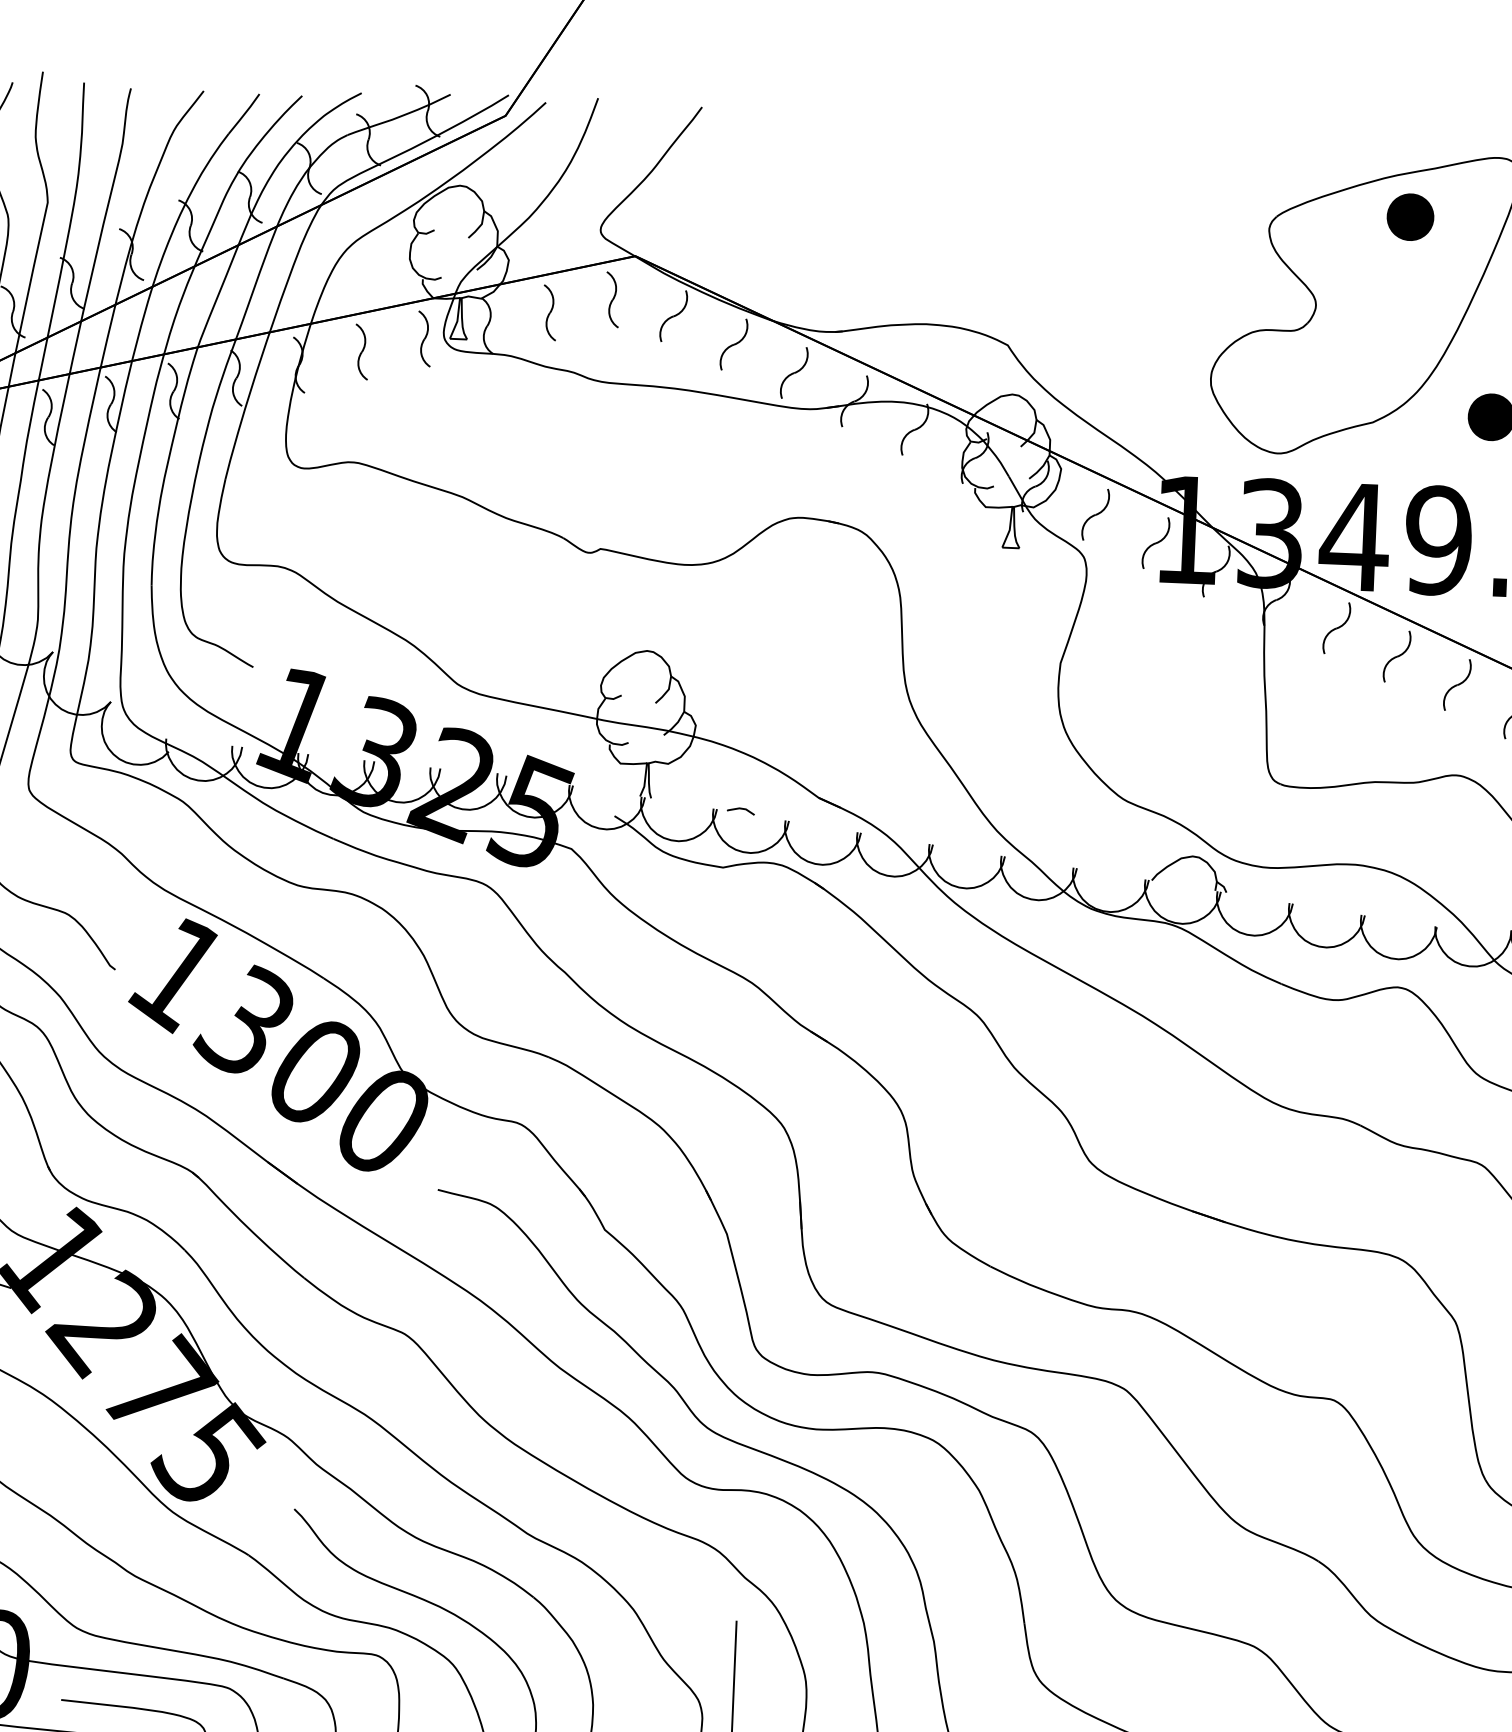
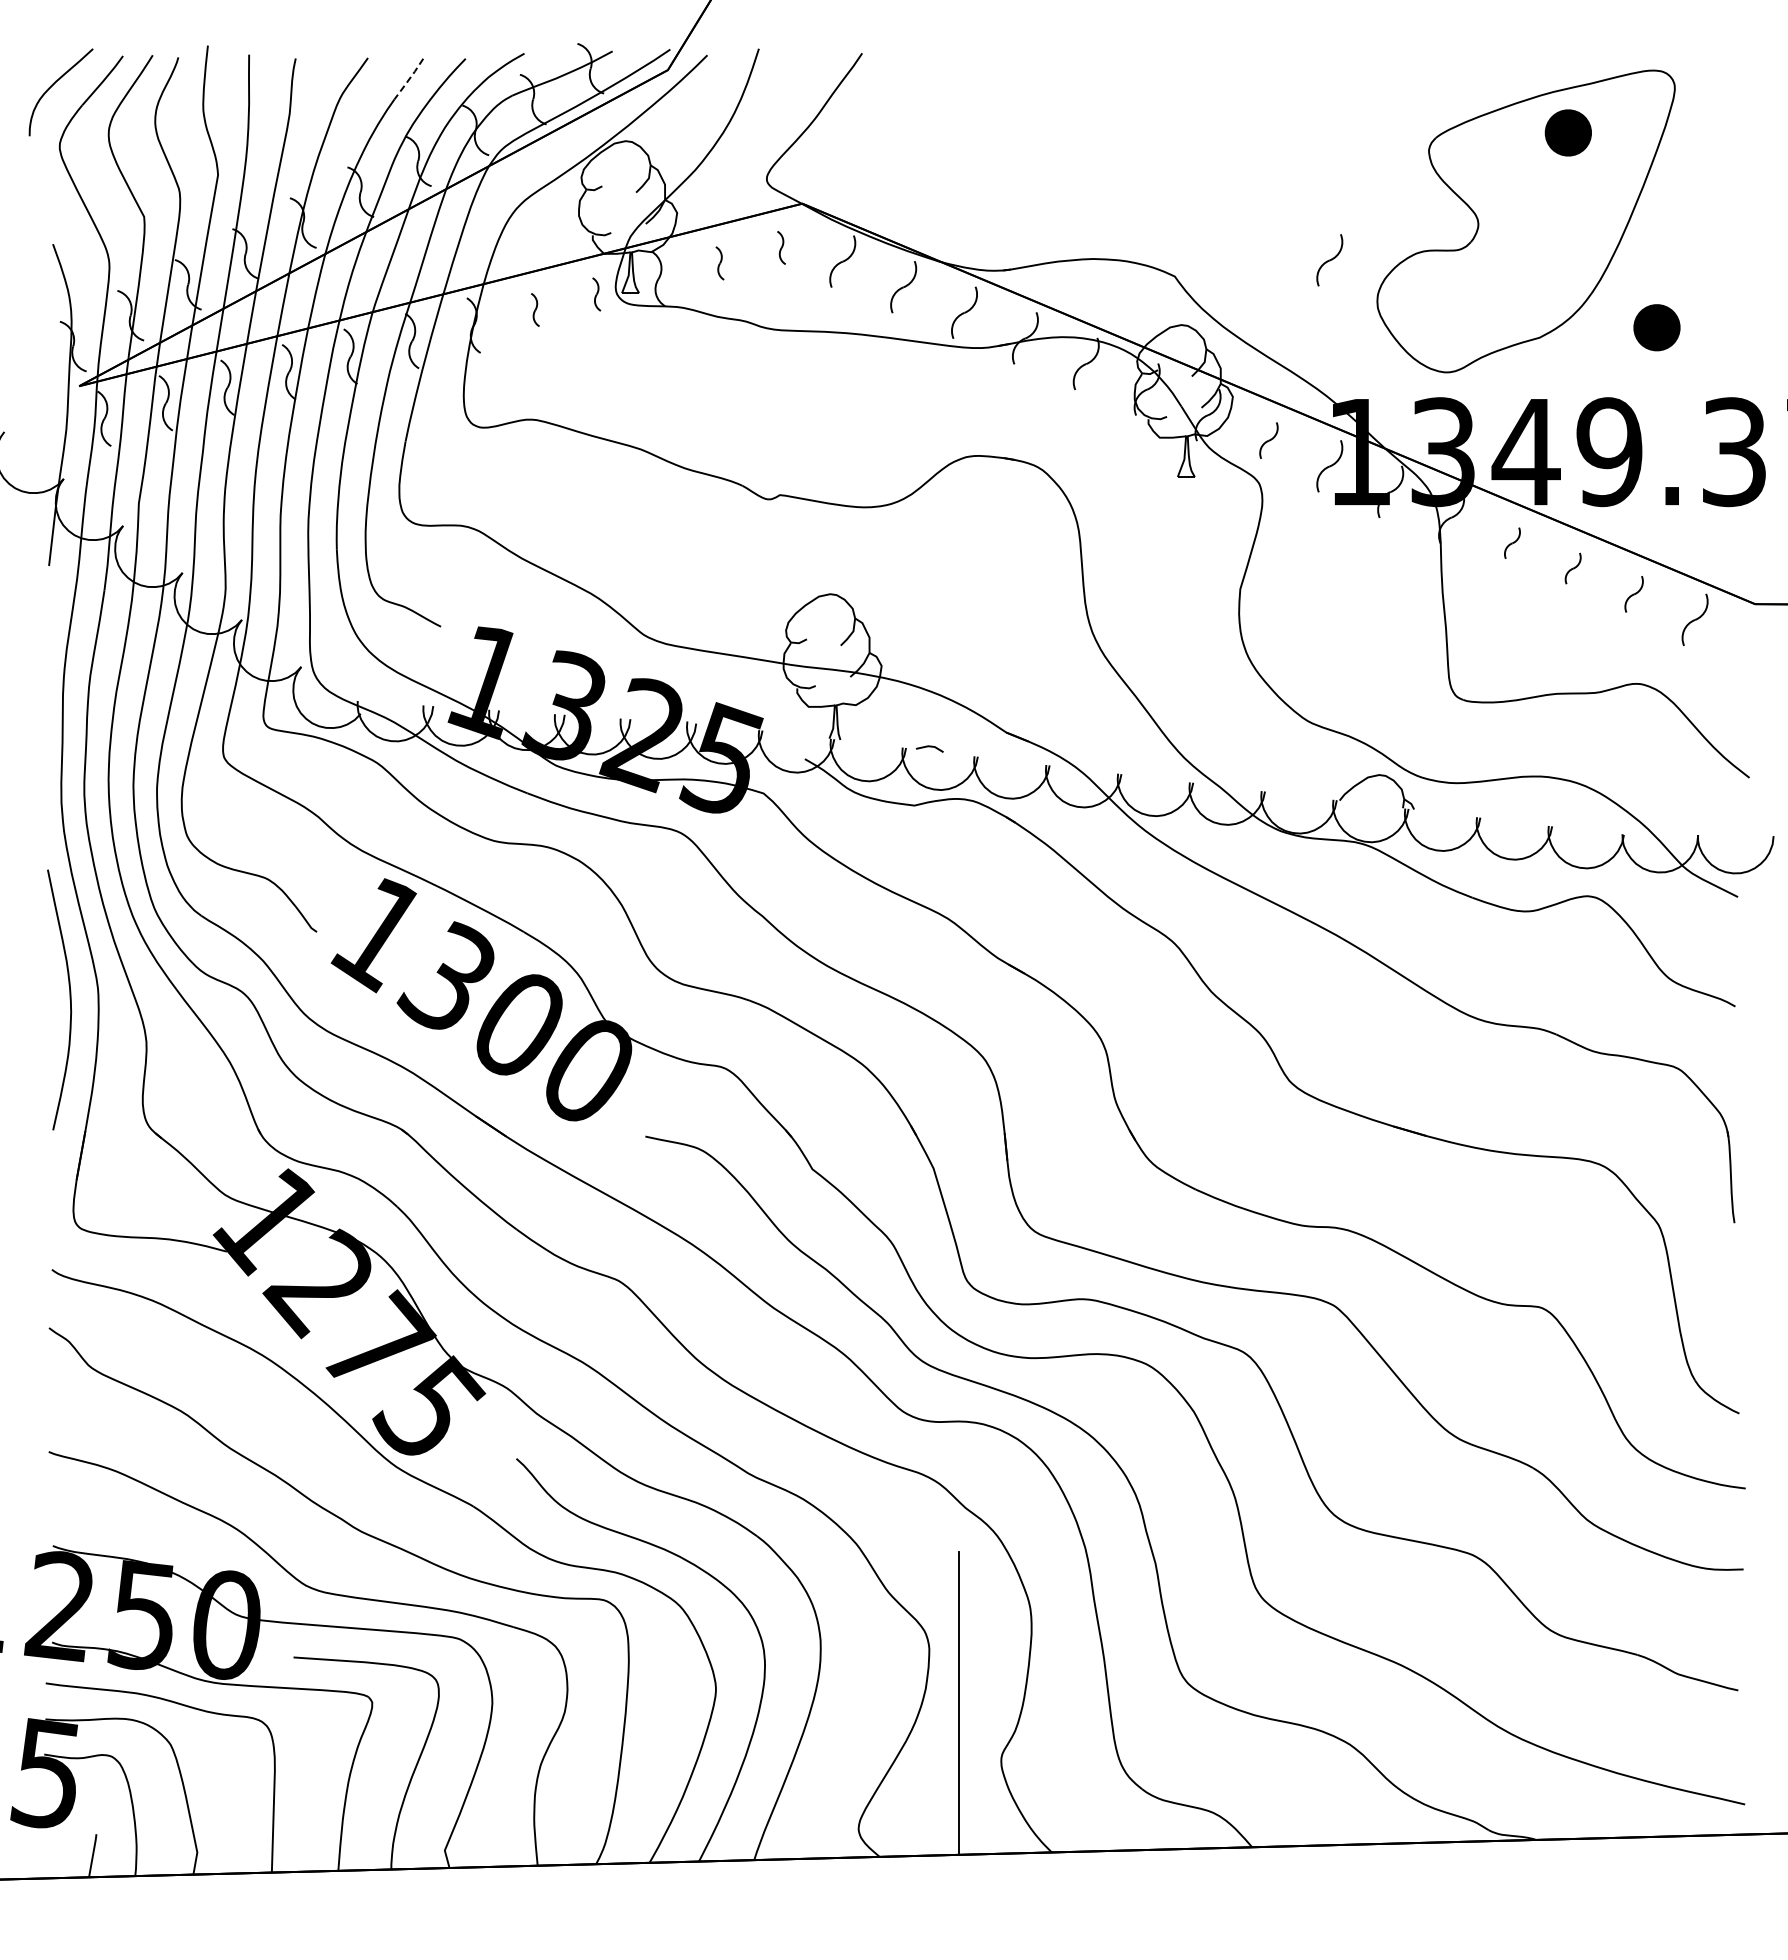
line: (244, 114) -> (409, 79), solid -> dashed
part: (612, 299) -> (781, 247), size x0.6
part: (549, 312) -> (719, 263), size x0.6
part: (1164, 335) -> (1329, 260), added
part: (424, 339) -> (596, 294), size x0.6
part: (362, 351) -> (535, 309), size x0.6
part: (1095, 514) -> (1268, 440), size x0.7
part: (1336, 628) -> (1512, 543), size x0.6
part: (1396, 656) -> (1572, 568), size x0.6
part: (1456, 685) -> (1633, 594), size x0.7

